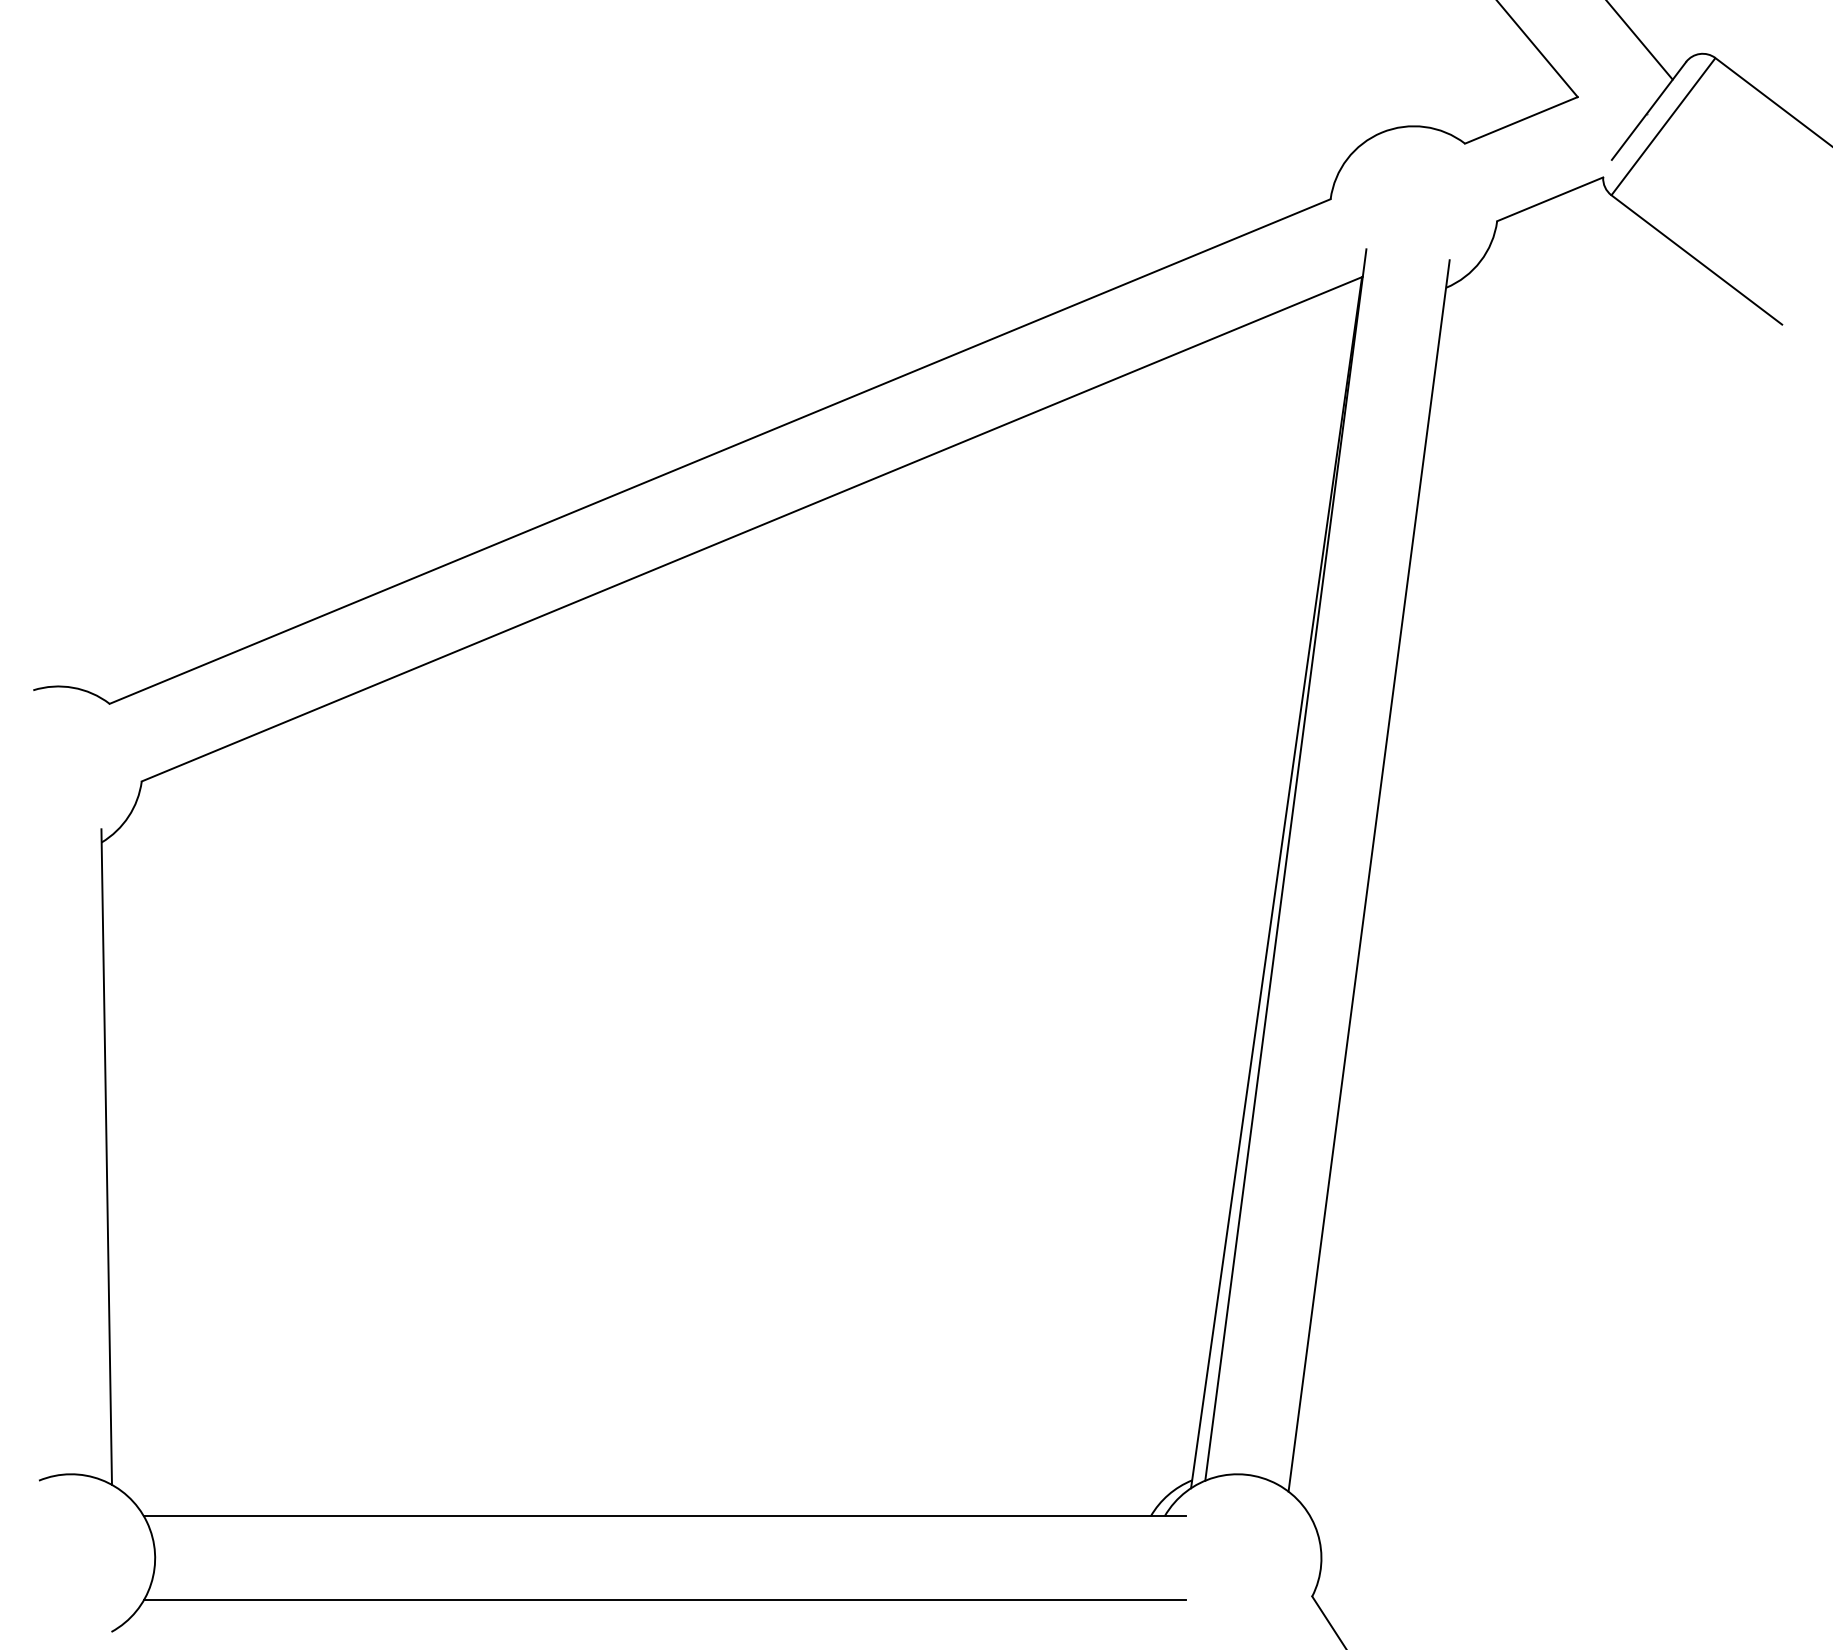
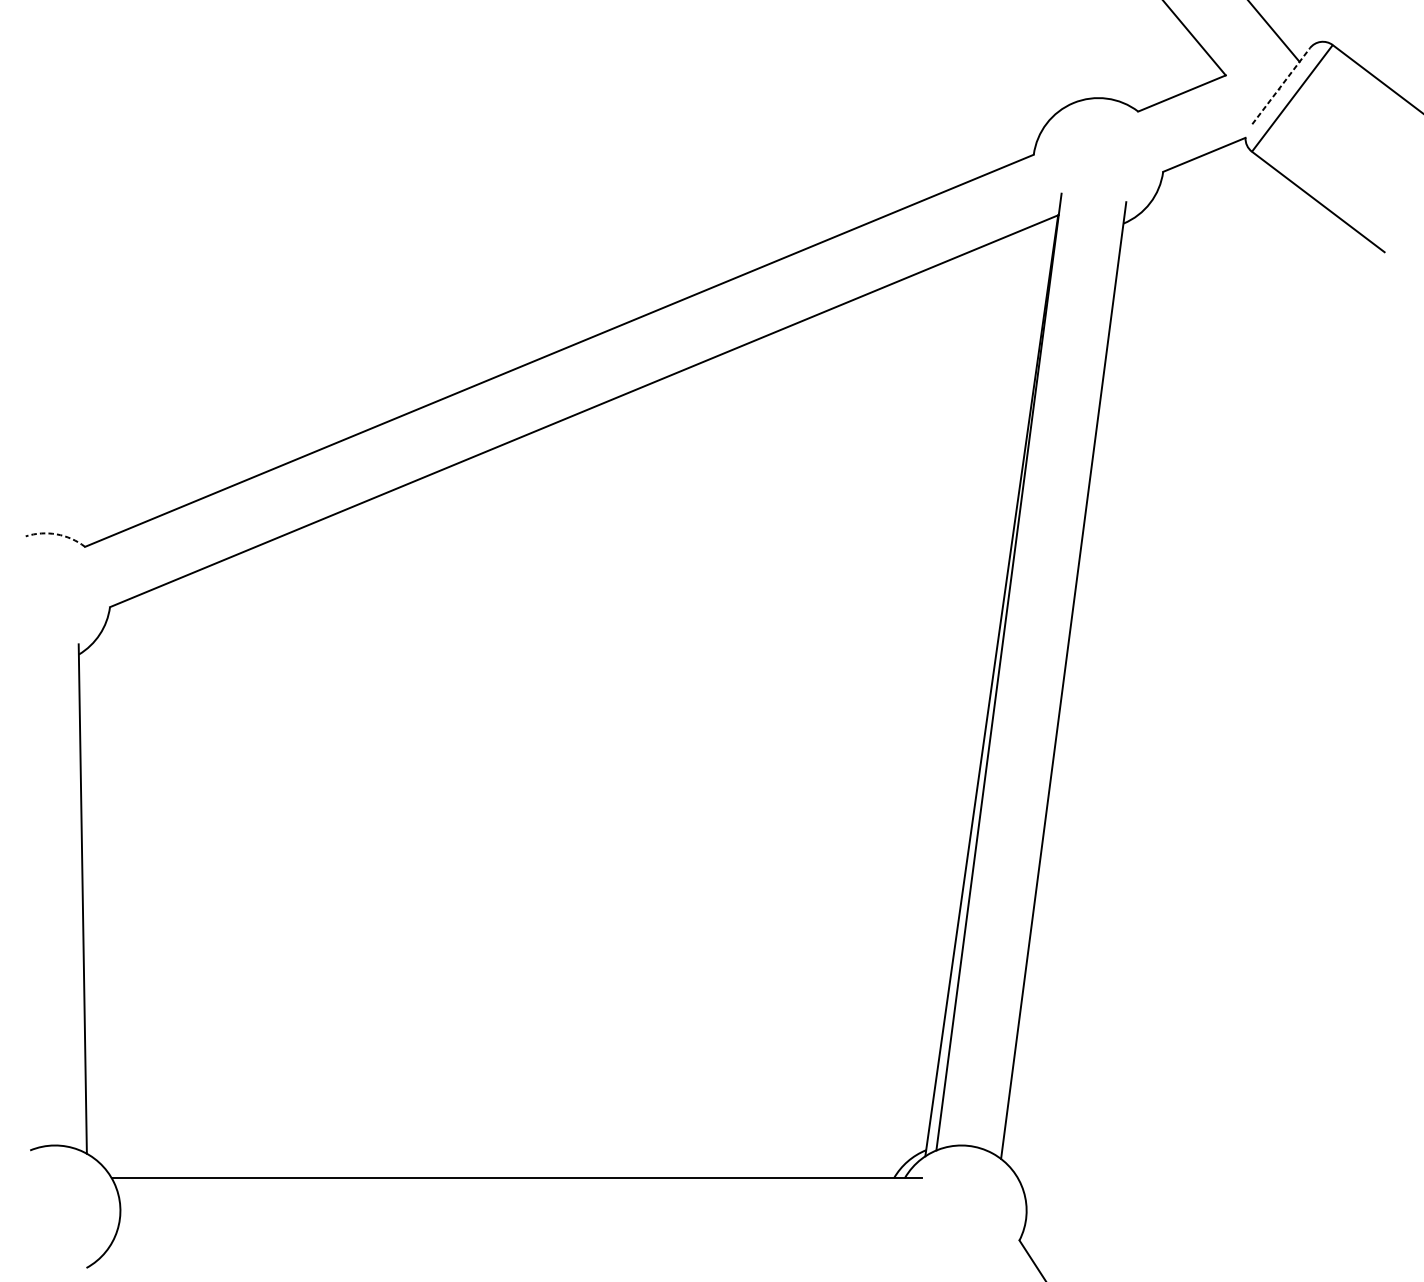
line: (1649, 110) -> (1281, 85), solid -> dashed
arc: (73, 687) -> (56, 534), solid -> dashed
line: (664, 1600) -> (516, 1243), removed

